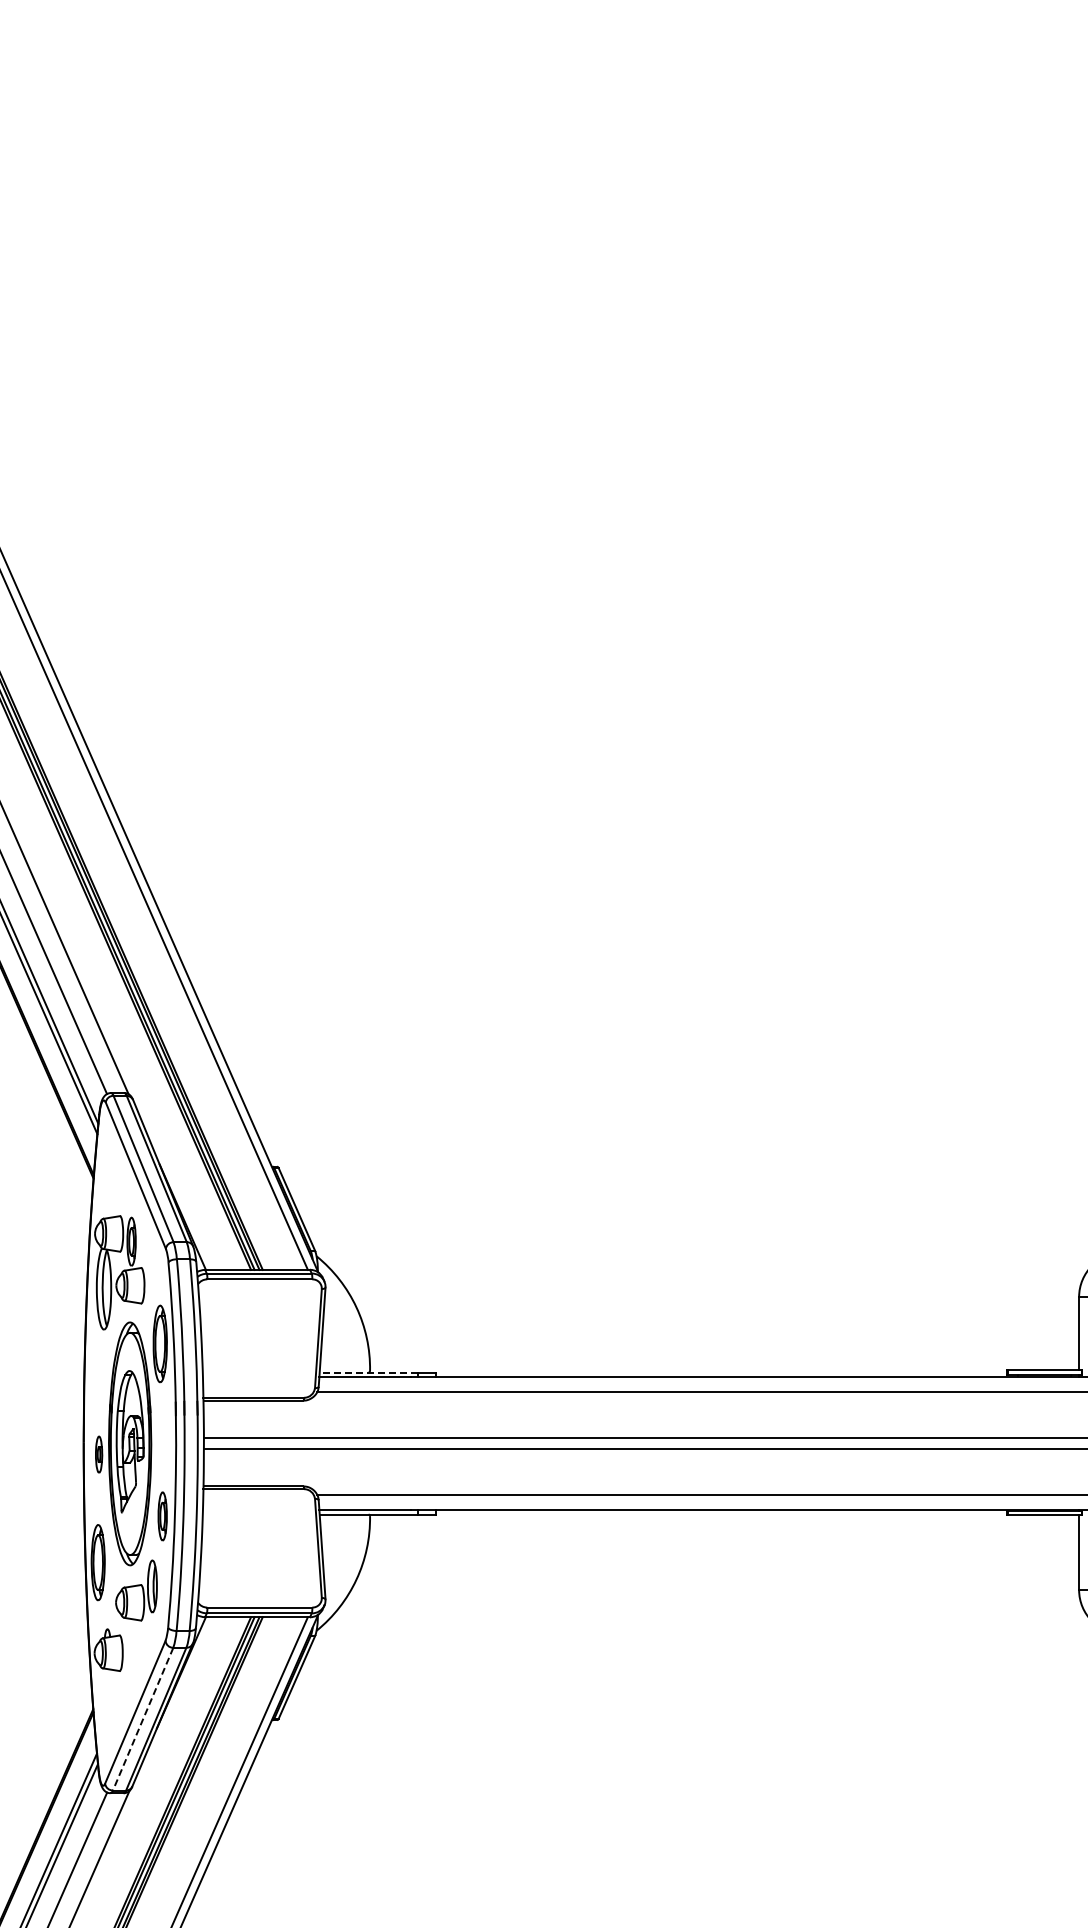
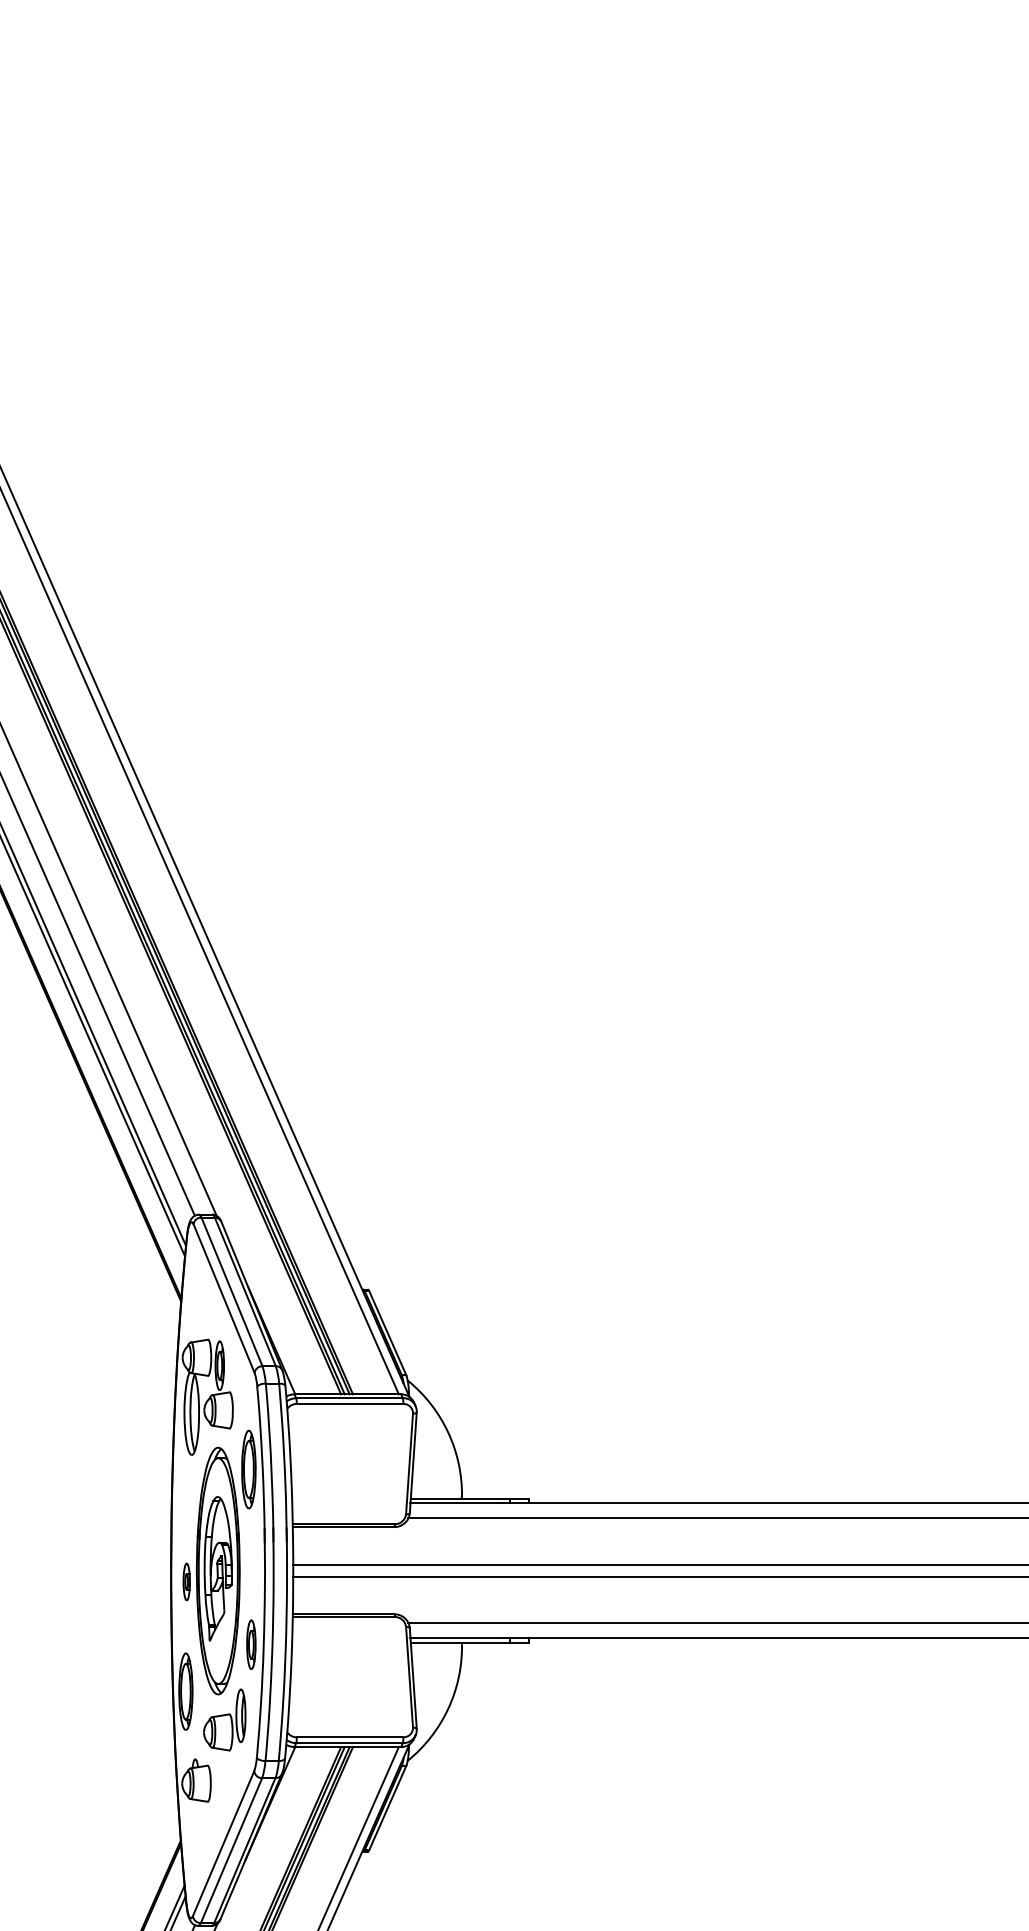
line: (368, 1372) -> (460, 1498), dashed -> solid
line: (142, 1719) -> (230, 1850), dashed -> solid

